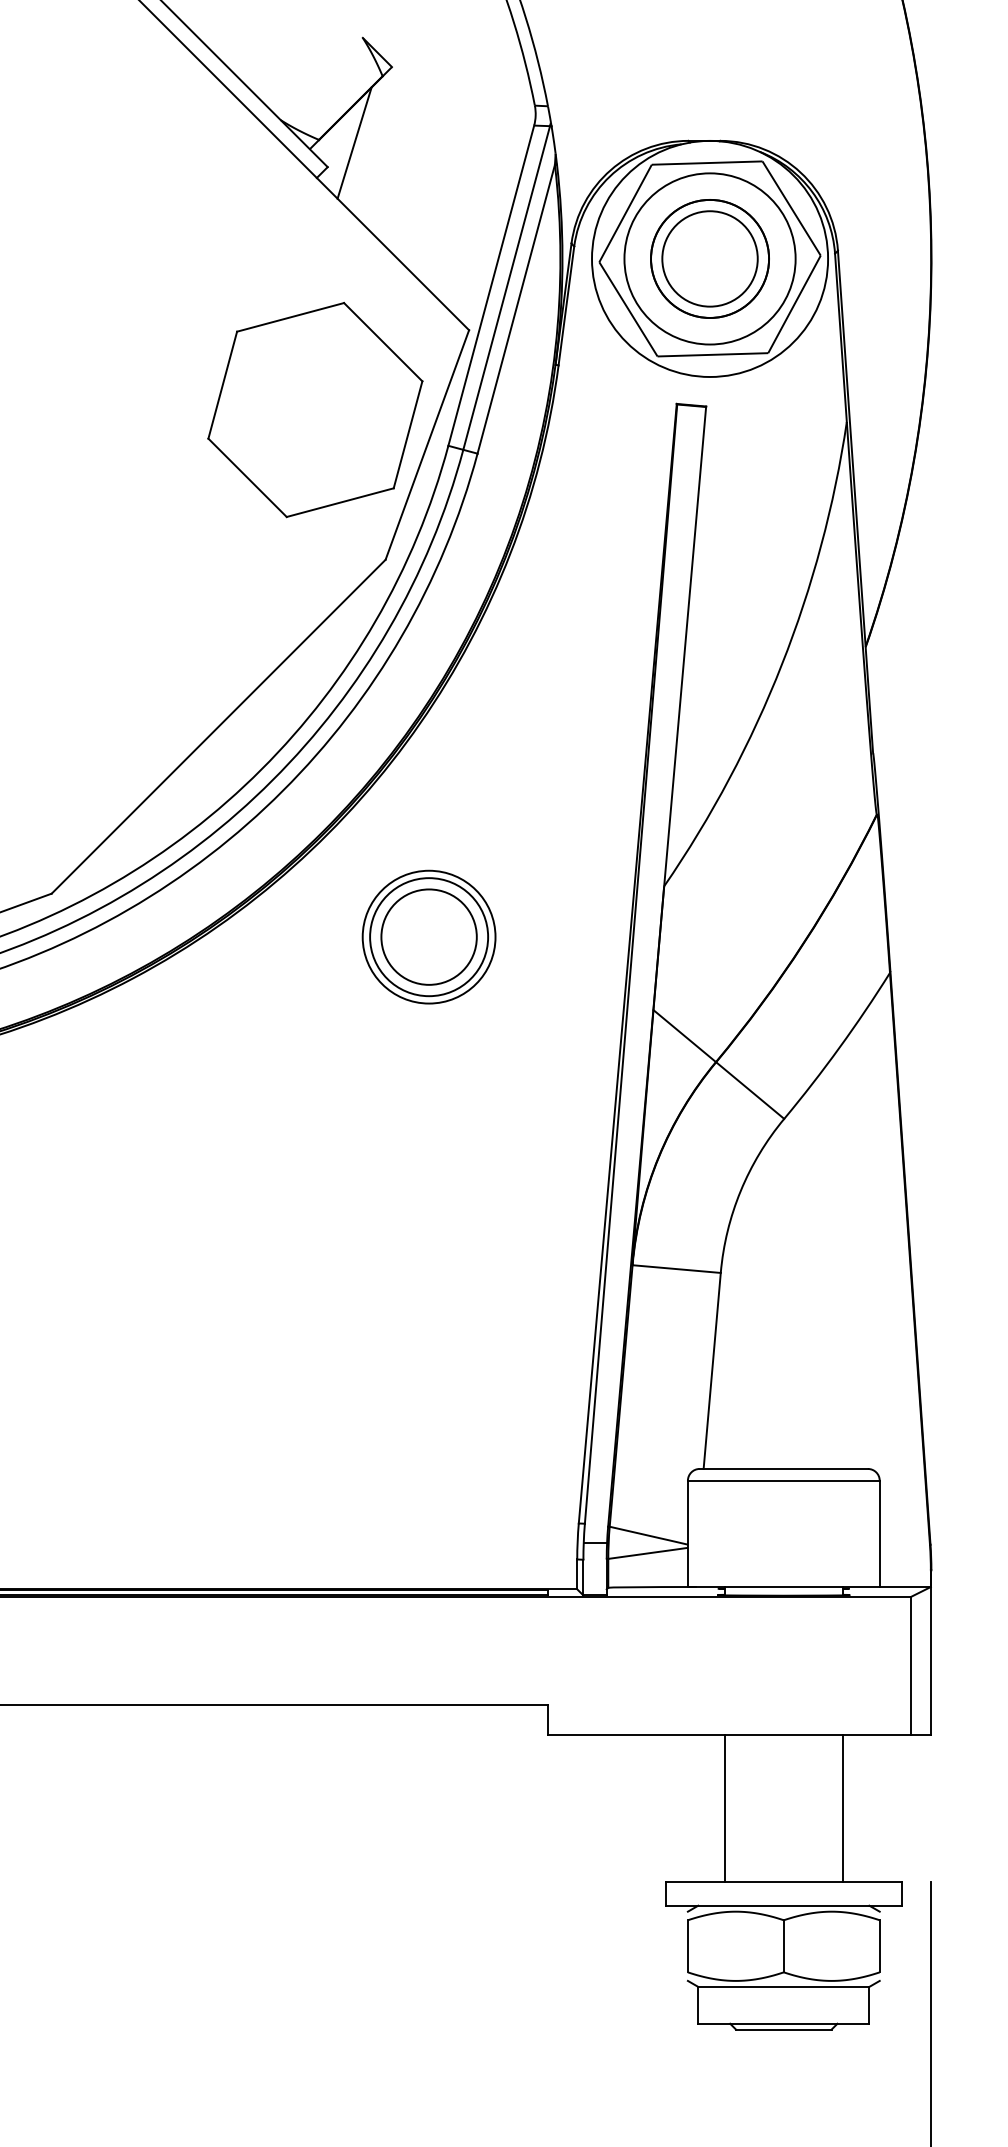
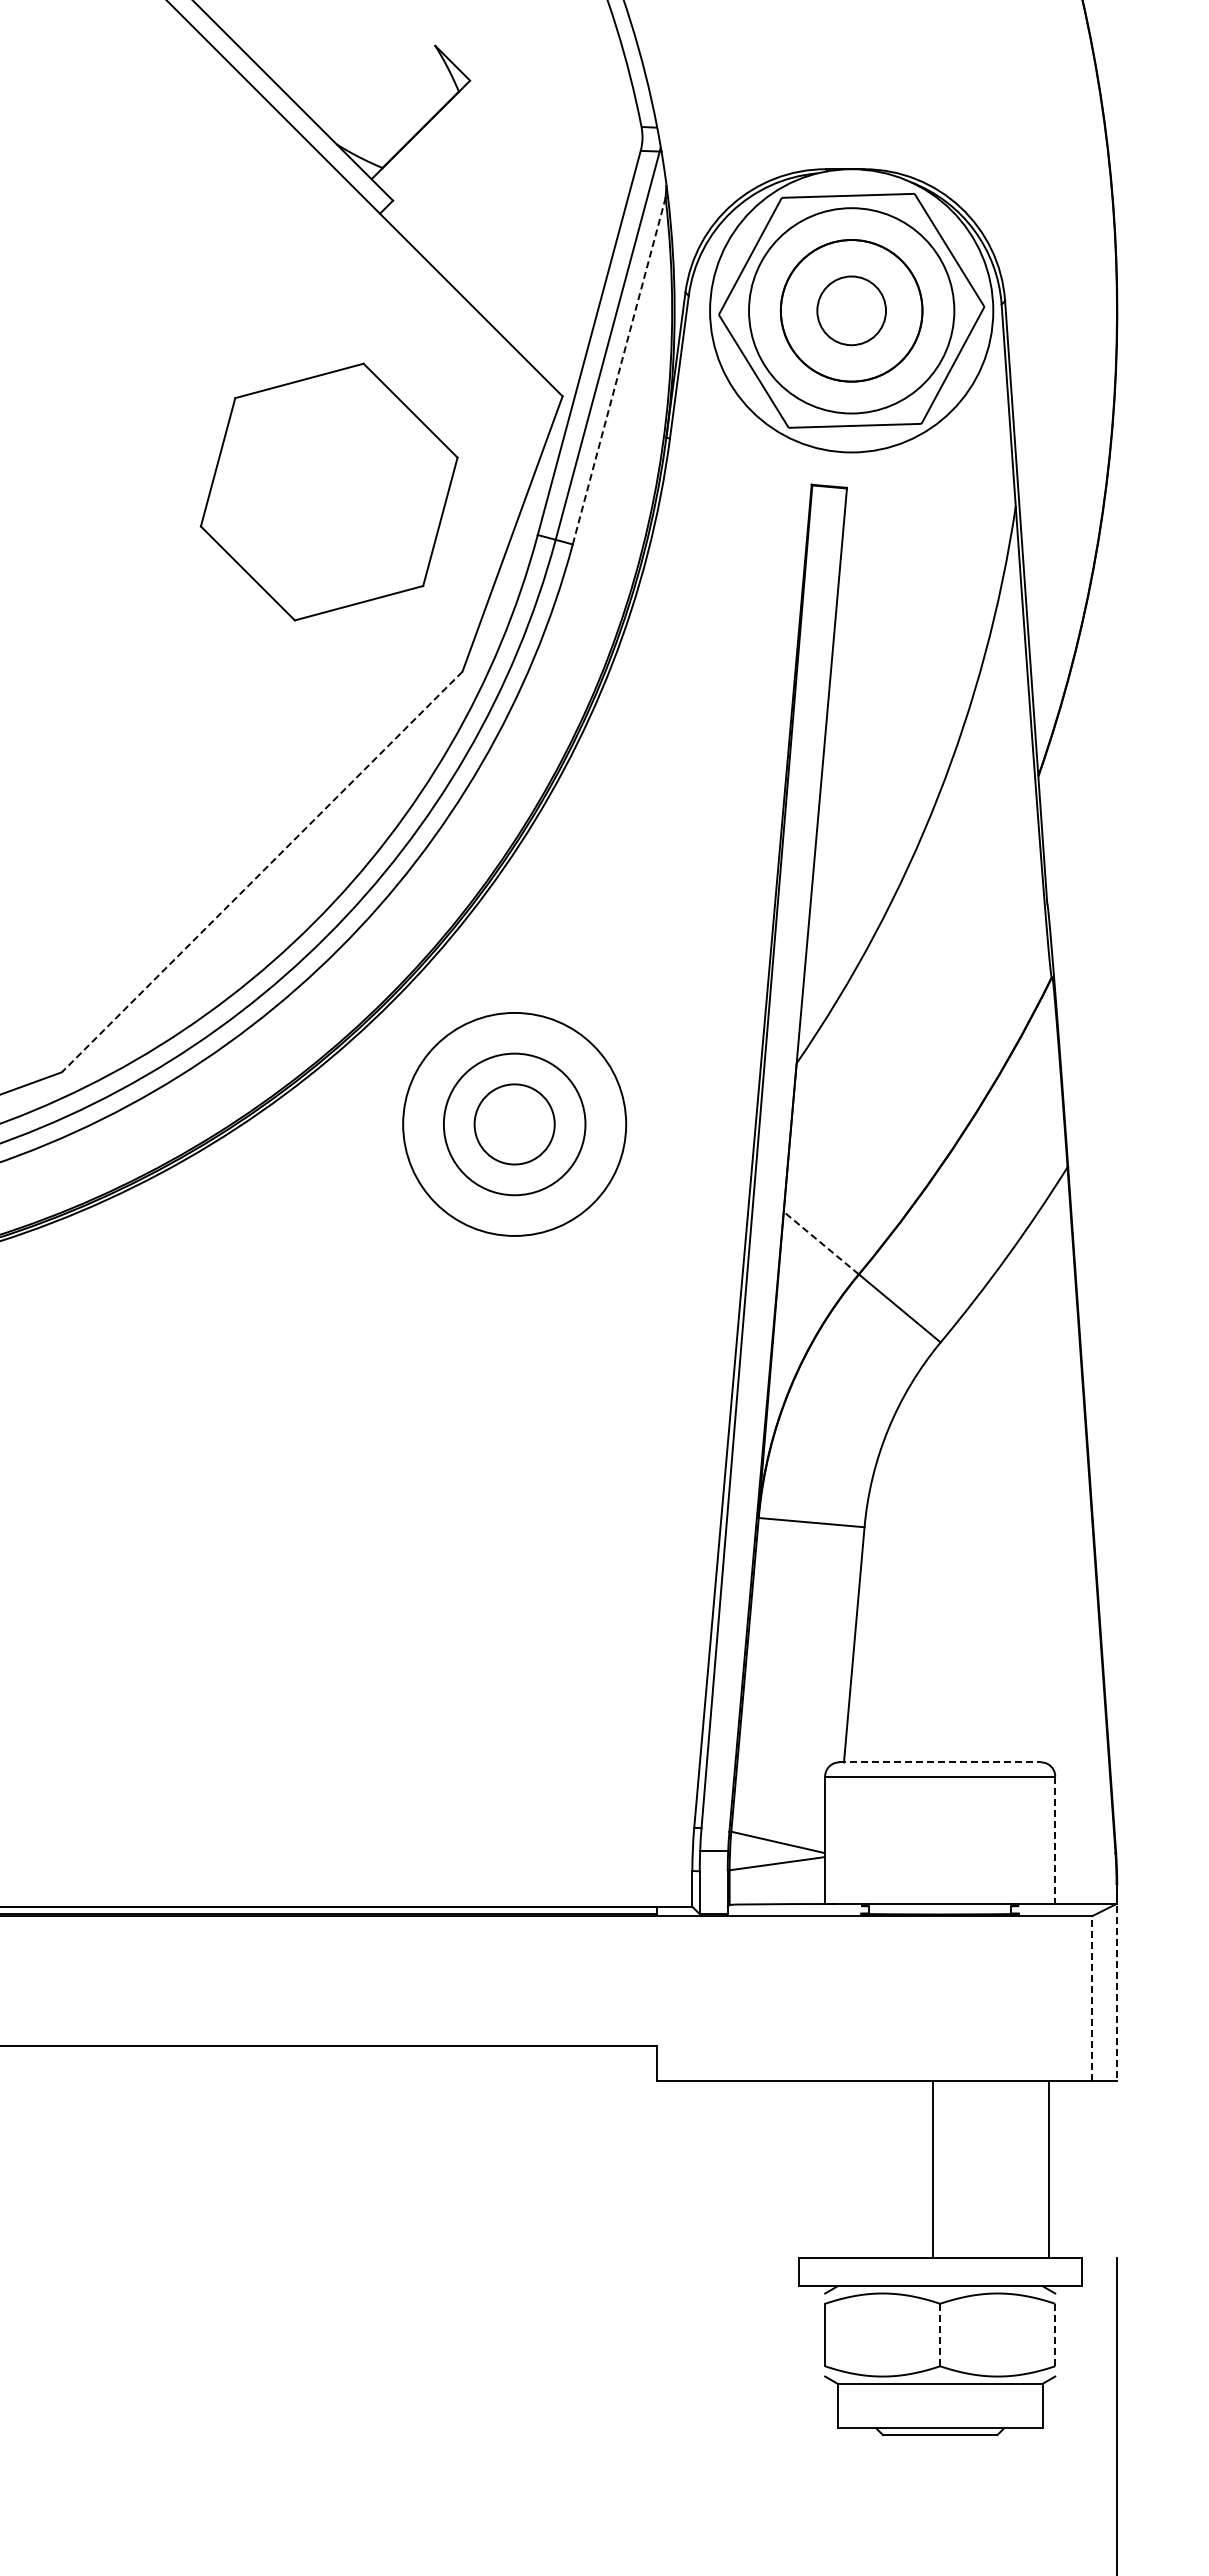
line: (353, 142) -> (424, 171), removed
circle: (709, 258) -> (851, 310), size x0.6
line: (516, 308) -> (619, 370), solid -> dashed
part: (314, 409) -> (328, 491), moved
line: (218, 727) -> (261, 872), solid -> dashed
circle: (428, 937) -> (514, 1124), size x0.7
circle: (428, 937) -> (514, 1124), size x1.4
line: (684, 1036) -> (821, 1243), solid -> dashed
line: (784, 1469) -> (940, 1762), solid -> dashed
line: (879, 1534) -> (1055, 1840), solid -> dashed
line: (931, 1652) -> (1117, 1982), solid -> dashed
line: (910, 1665) -> (1092, 1998), solid -> dashed
line: (724, 1808) -> (933, 2169), moved
line: (842, 1808) -> (1048, 2169), moved
line: (784, 1946) -> (940, 2335), solid -> dashed
line: (879, 1946) -> (1055, 2335), solid -> dashed

